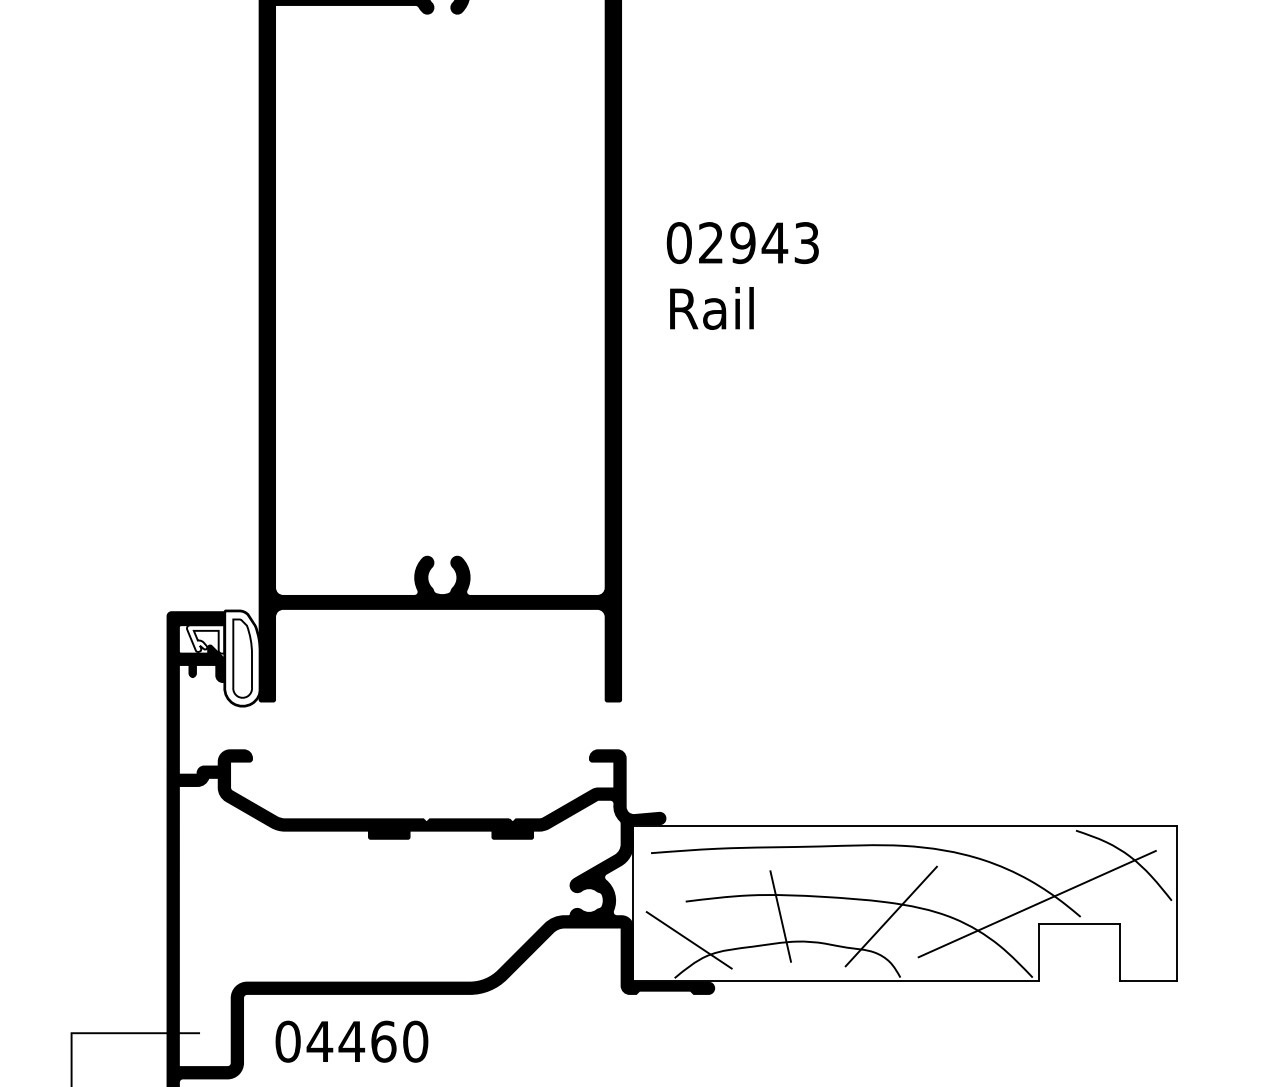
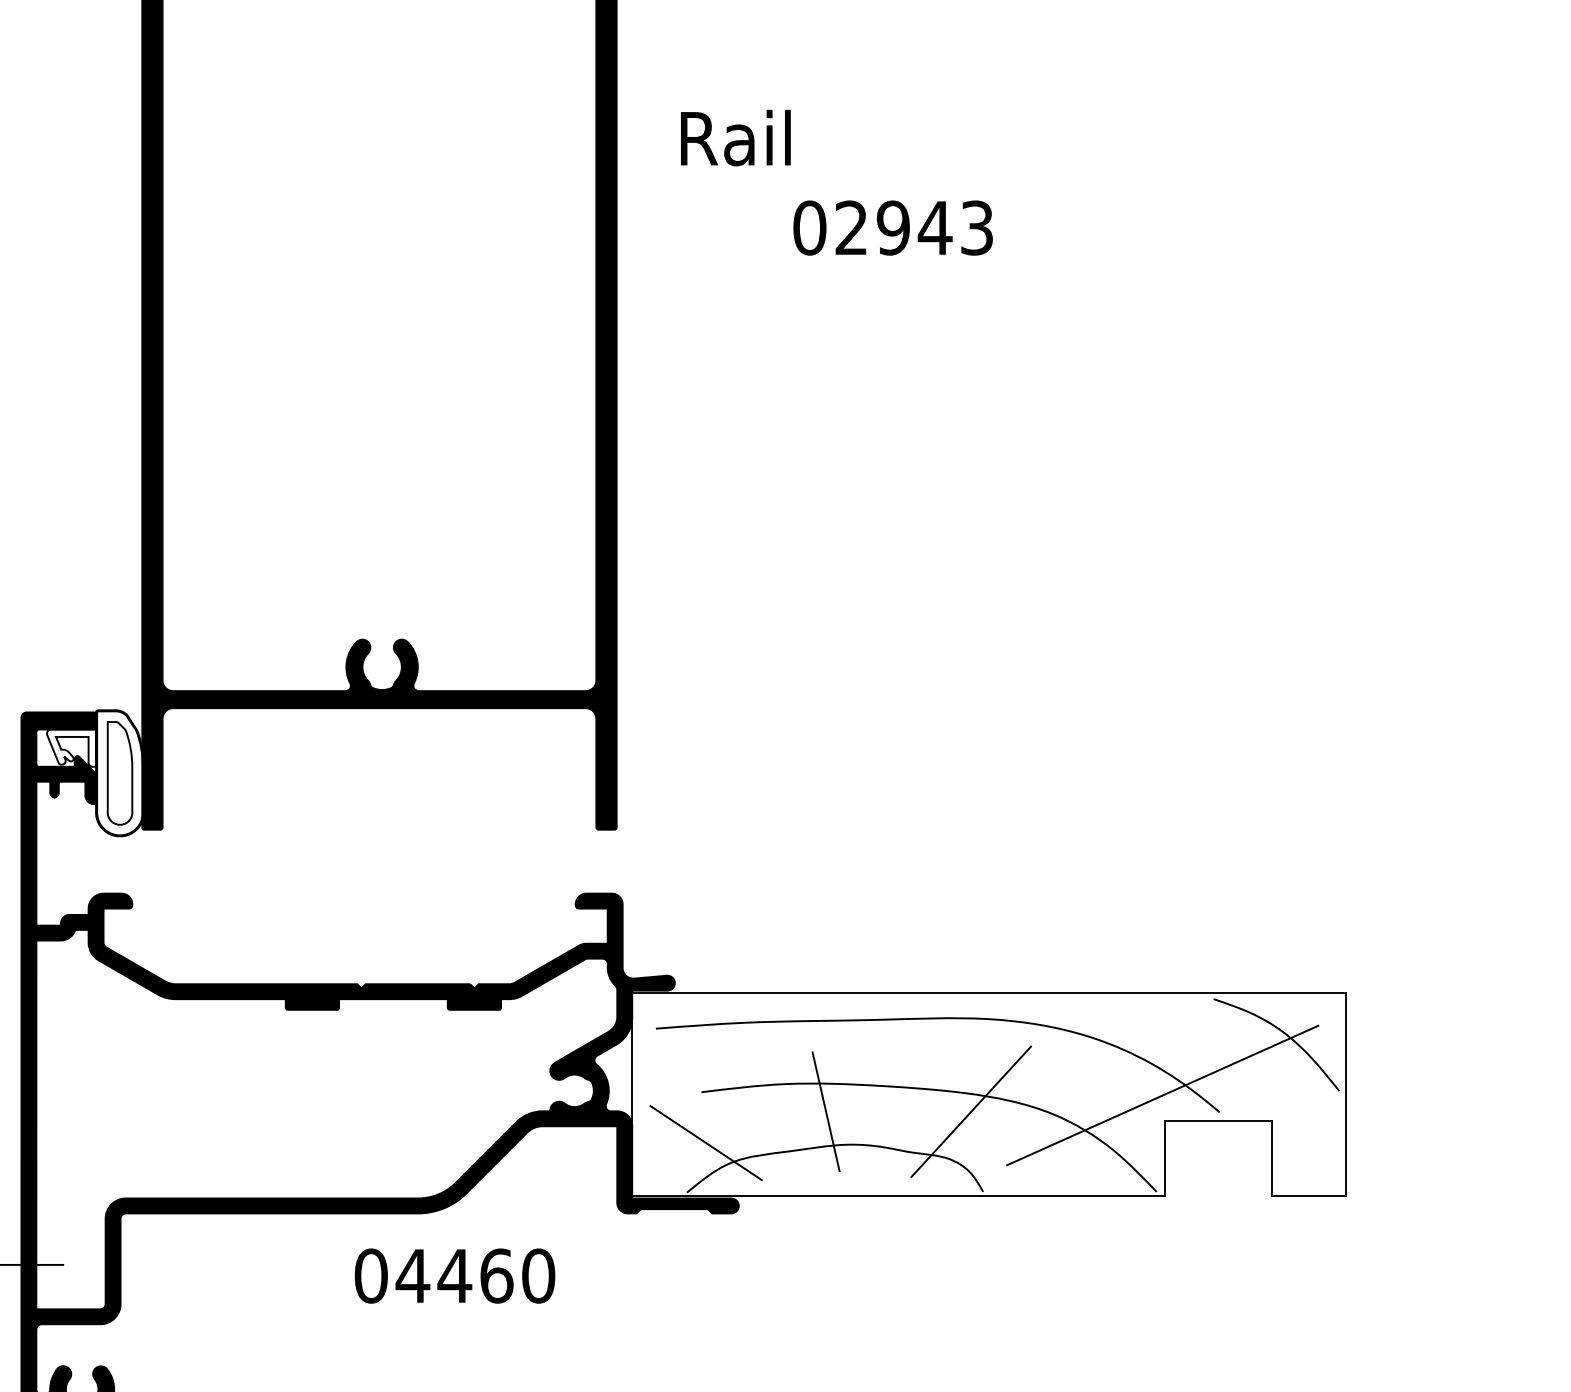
text: (742, 243) -> (892, 228), moved
text: (711, 308) -> (735, 138), moved
text: (351, 1041) -> (454, 1275), moved

